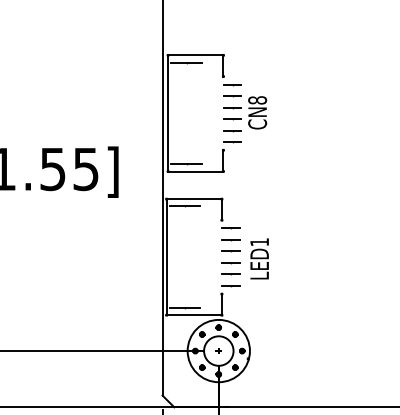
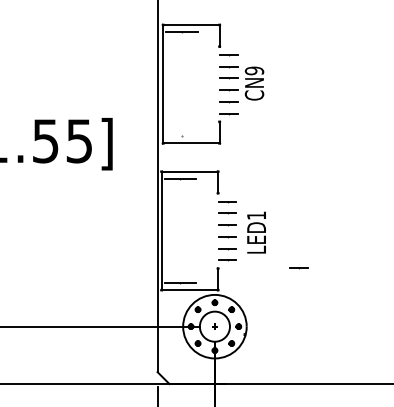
text: (257, 100) -> (254, 71), CN8 -> CN9
line: (186, 164) -> (181, 136), removed
line: (300, 294) -> (298, 268), added

